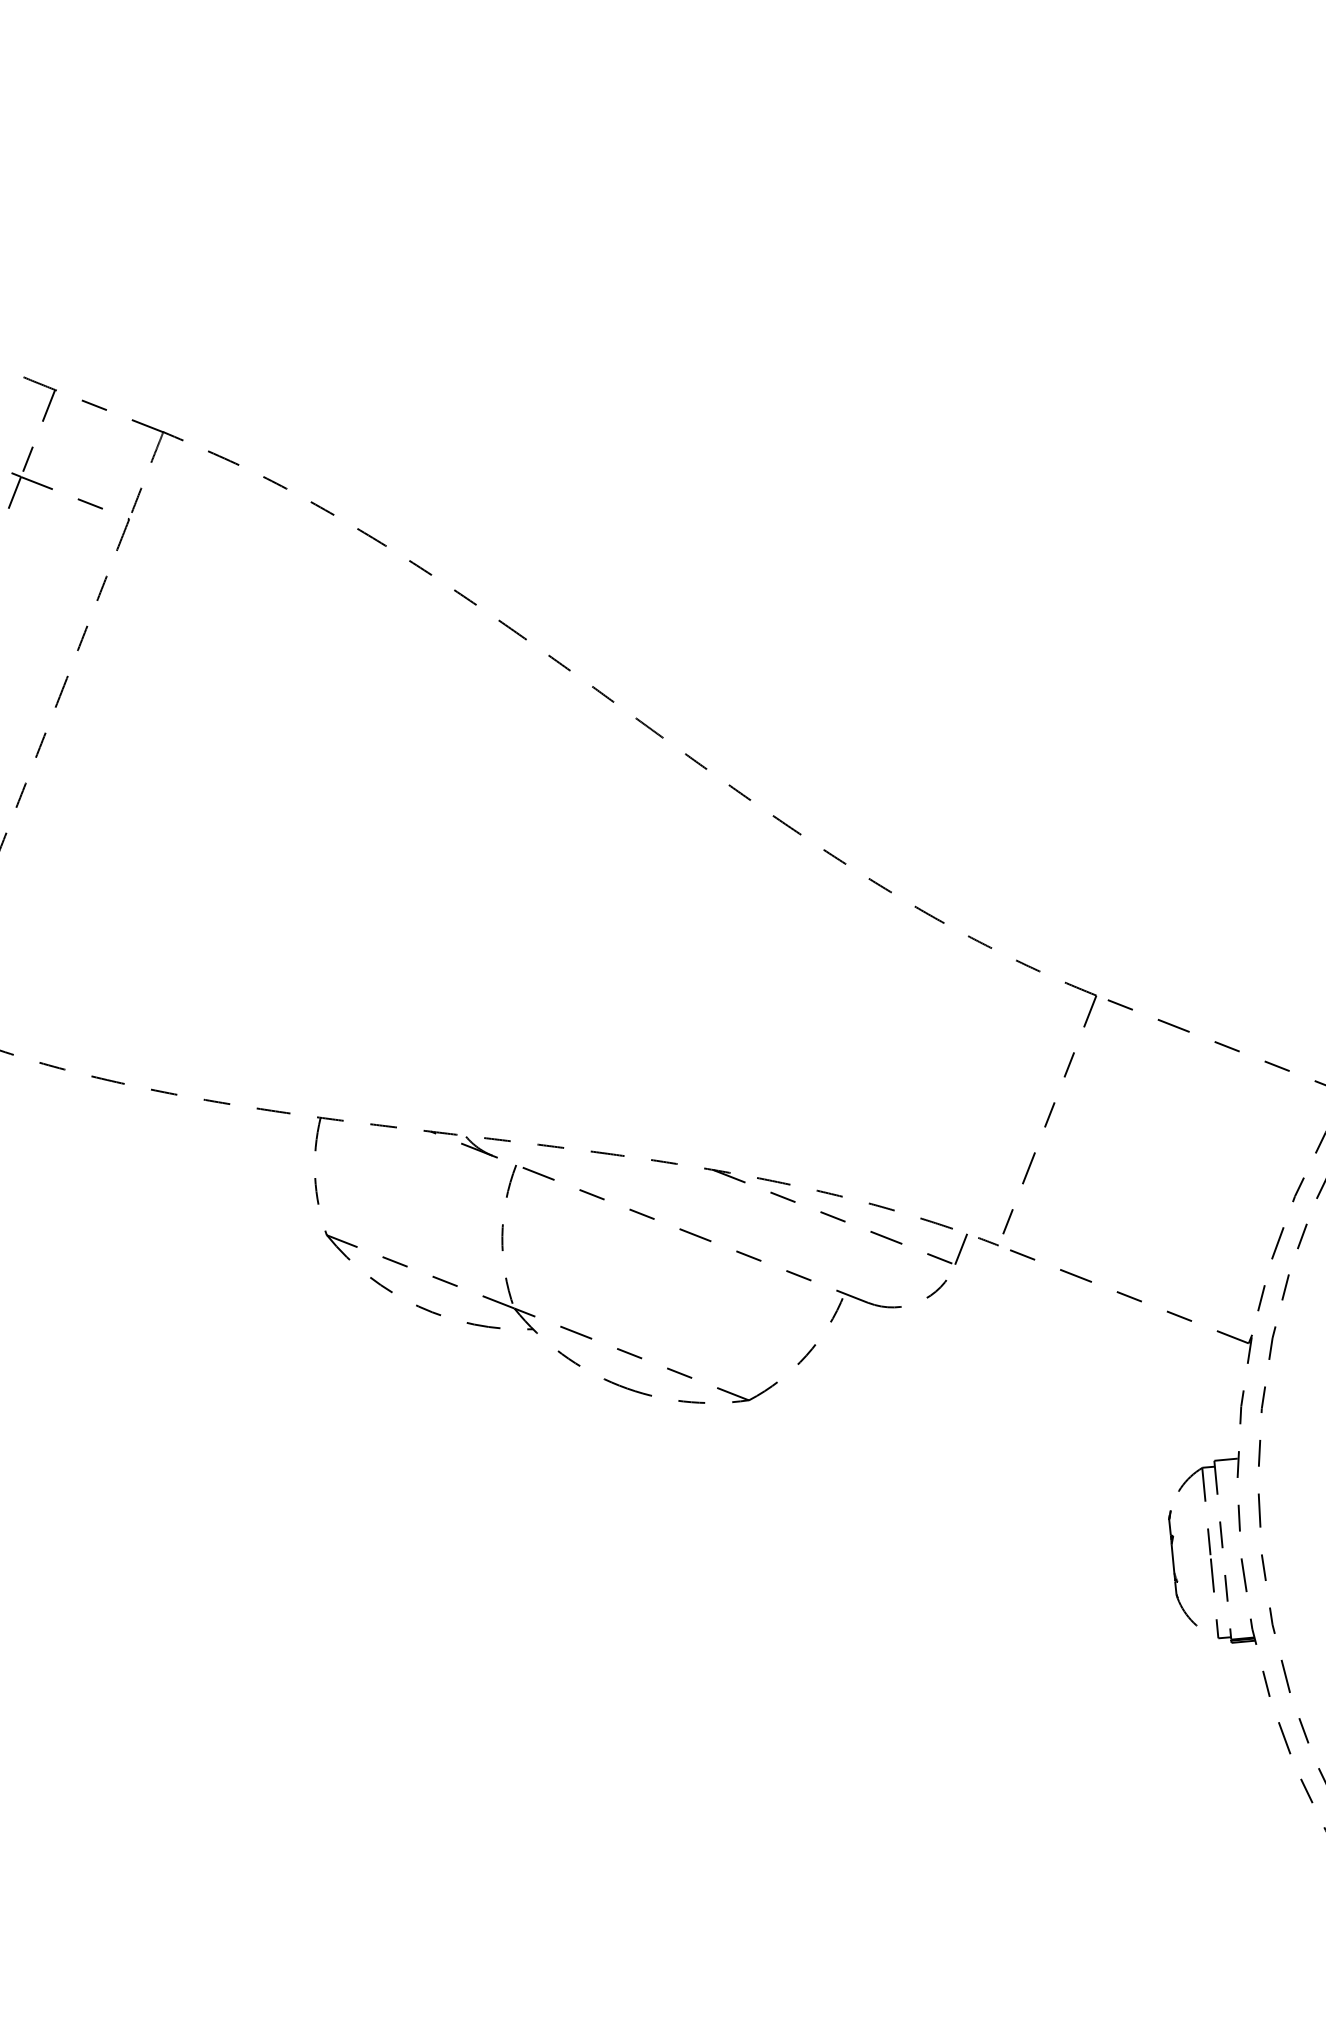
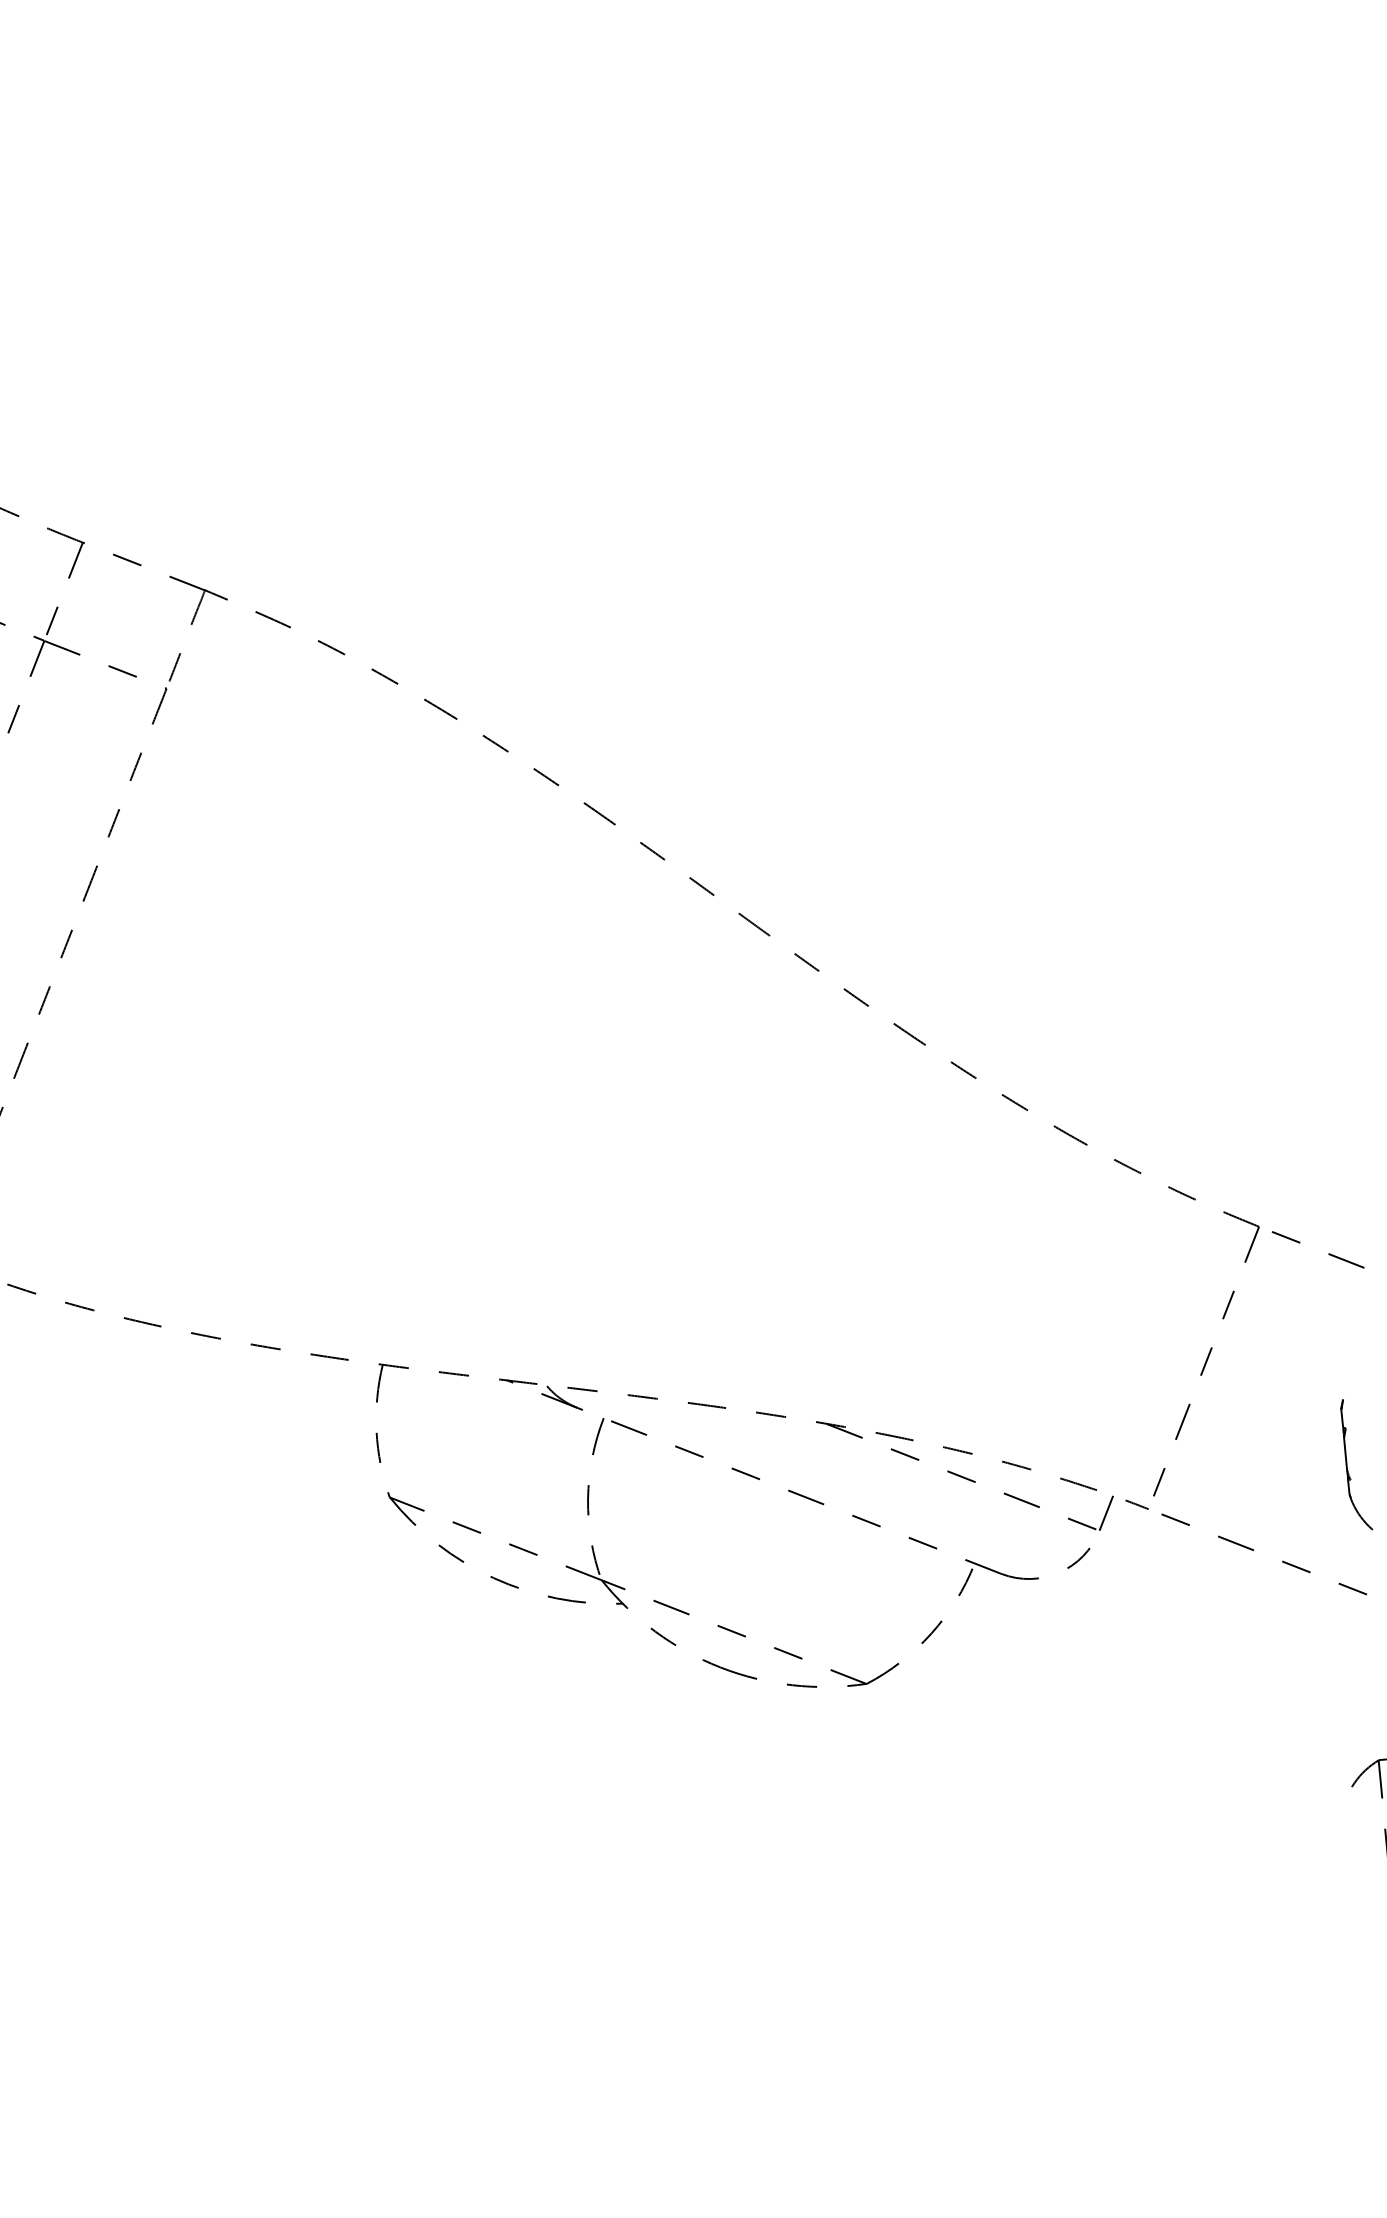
part: (1175, 1571) -> (1348, 1468), moved

